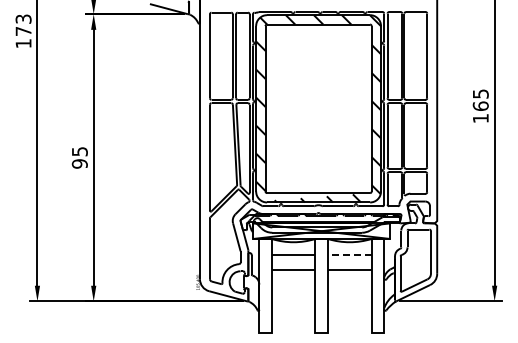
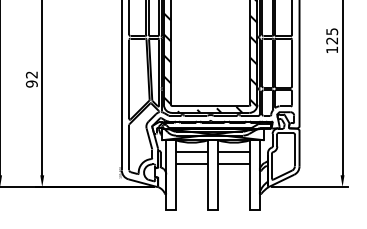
text: (480, 105) -> (331, 40), 165 -> 125
text: (79, 151) -> (31, 74), 95 -> 92
line: (349, 254) -> (233, 151), dashed -> solid

